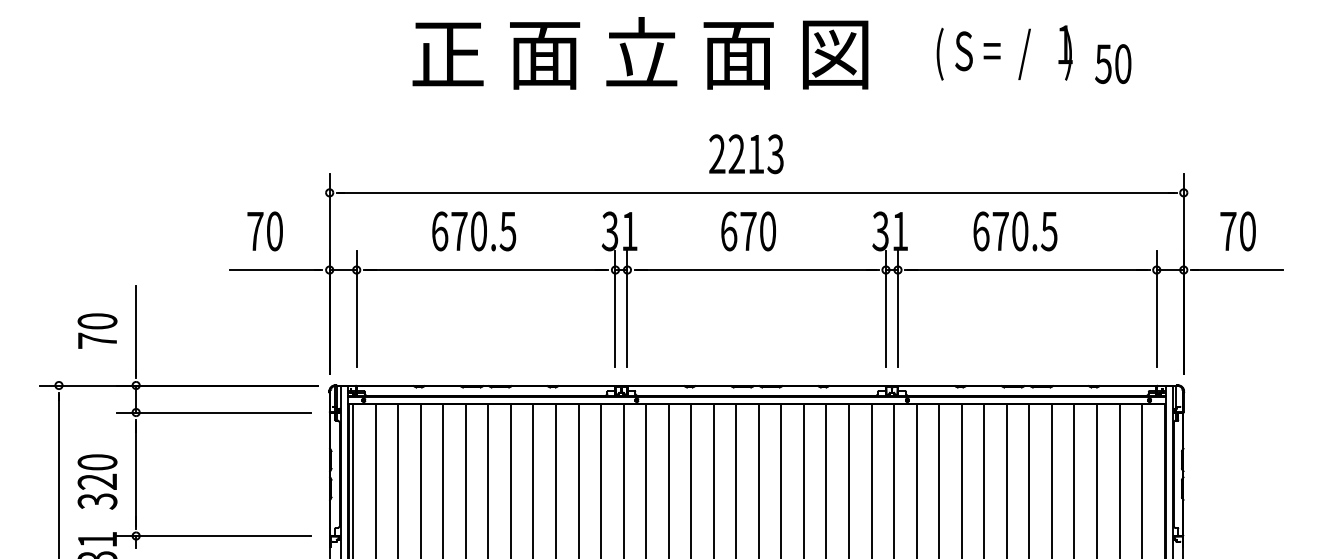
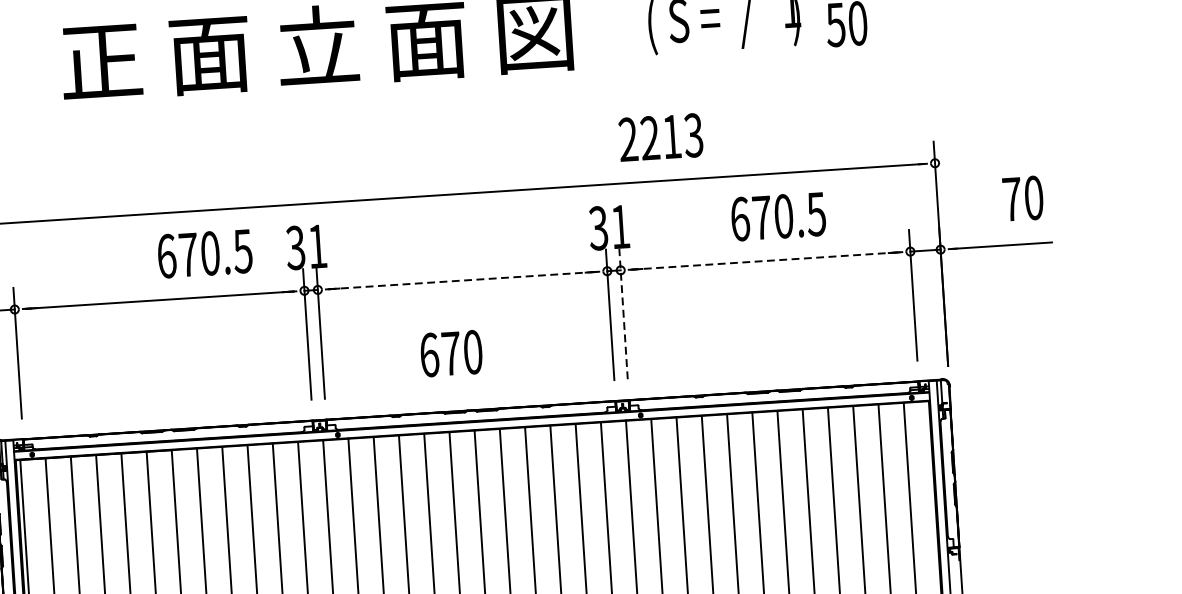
text: (746, 154) -> (661, 137), moved
text: (474, 231) -> (205, 253), moved
text: (748, 231) -> (451, 353), moved
text: (1015, 231) -> (778, 216), moved
text: (1237, 231) -> (1022, 198), moved
line: (756, 270) -> (462, 281), solid -> dashed
line: (1027, 270) -> (765, 261), solid -> dashed
line: (897, 308) -> (622, 313), solid -> dashed

